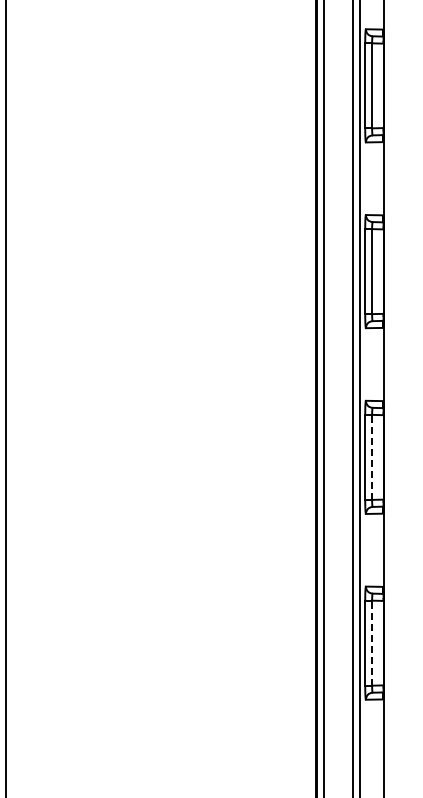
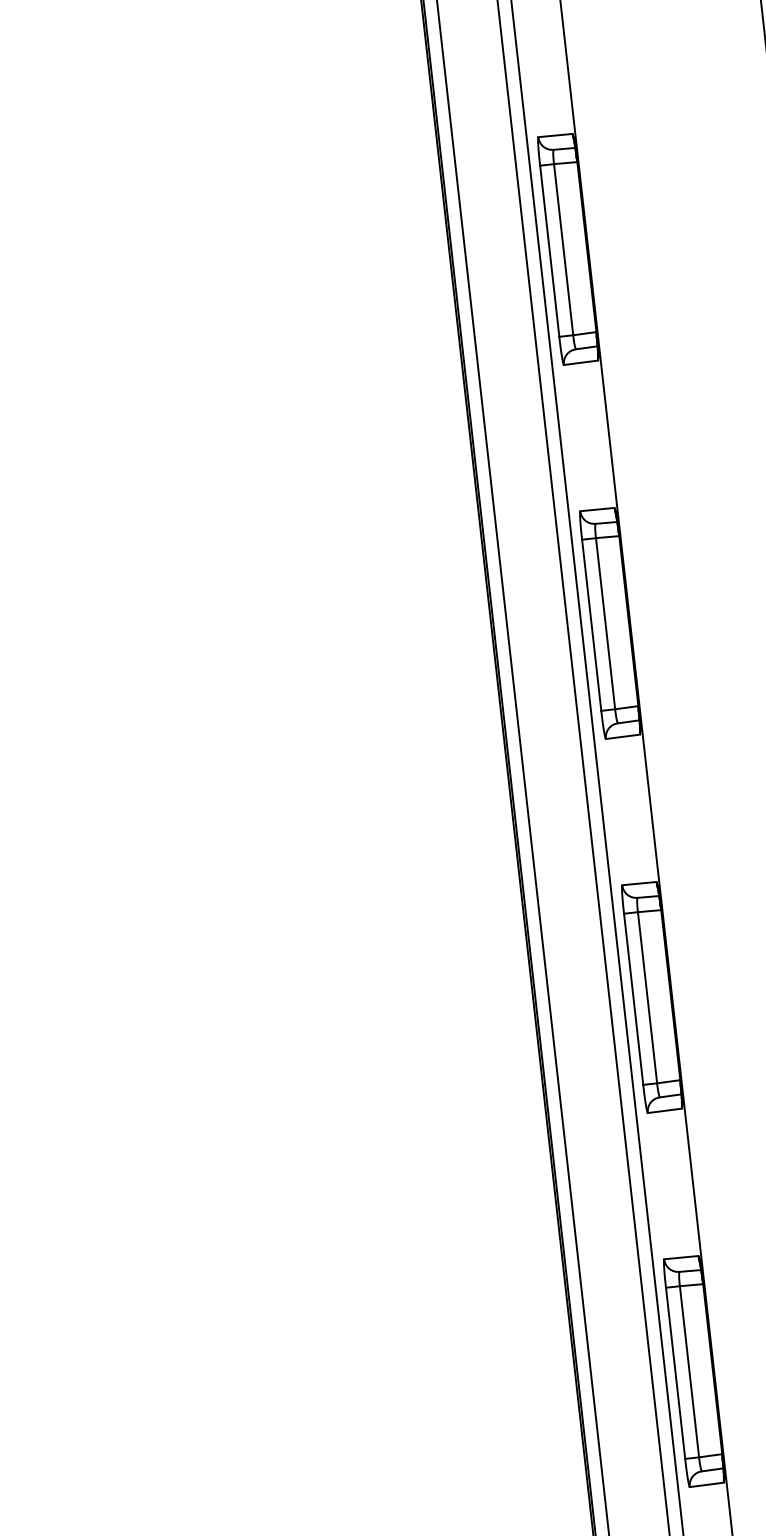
line: (372, 457) -> (648, 997), dashed -> solid
line: (372, 643) -> (690, 1372), dashed -> solid

